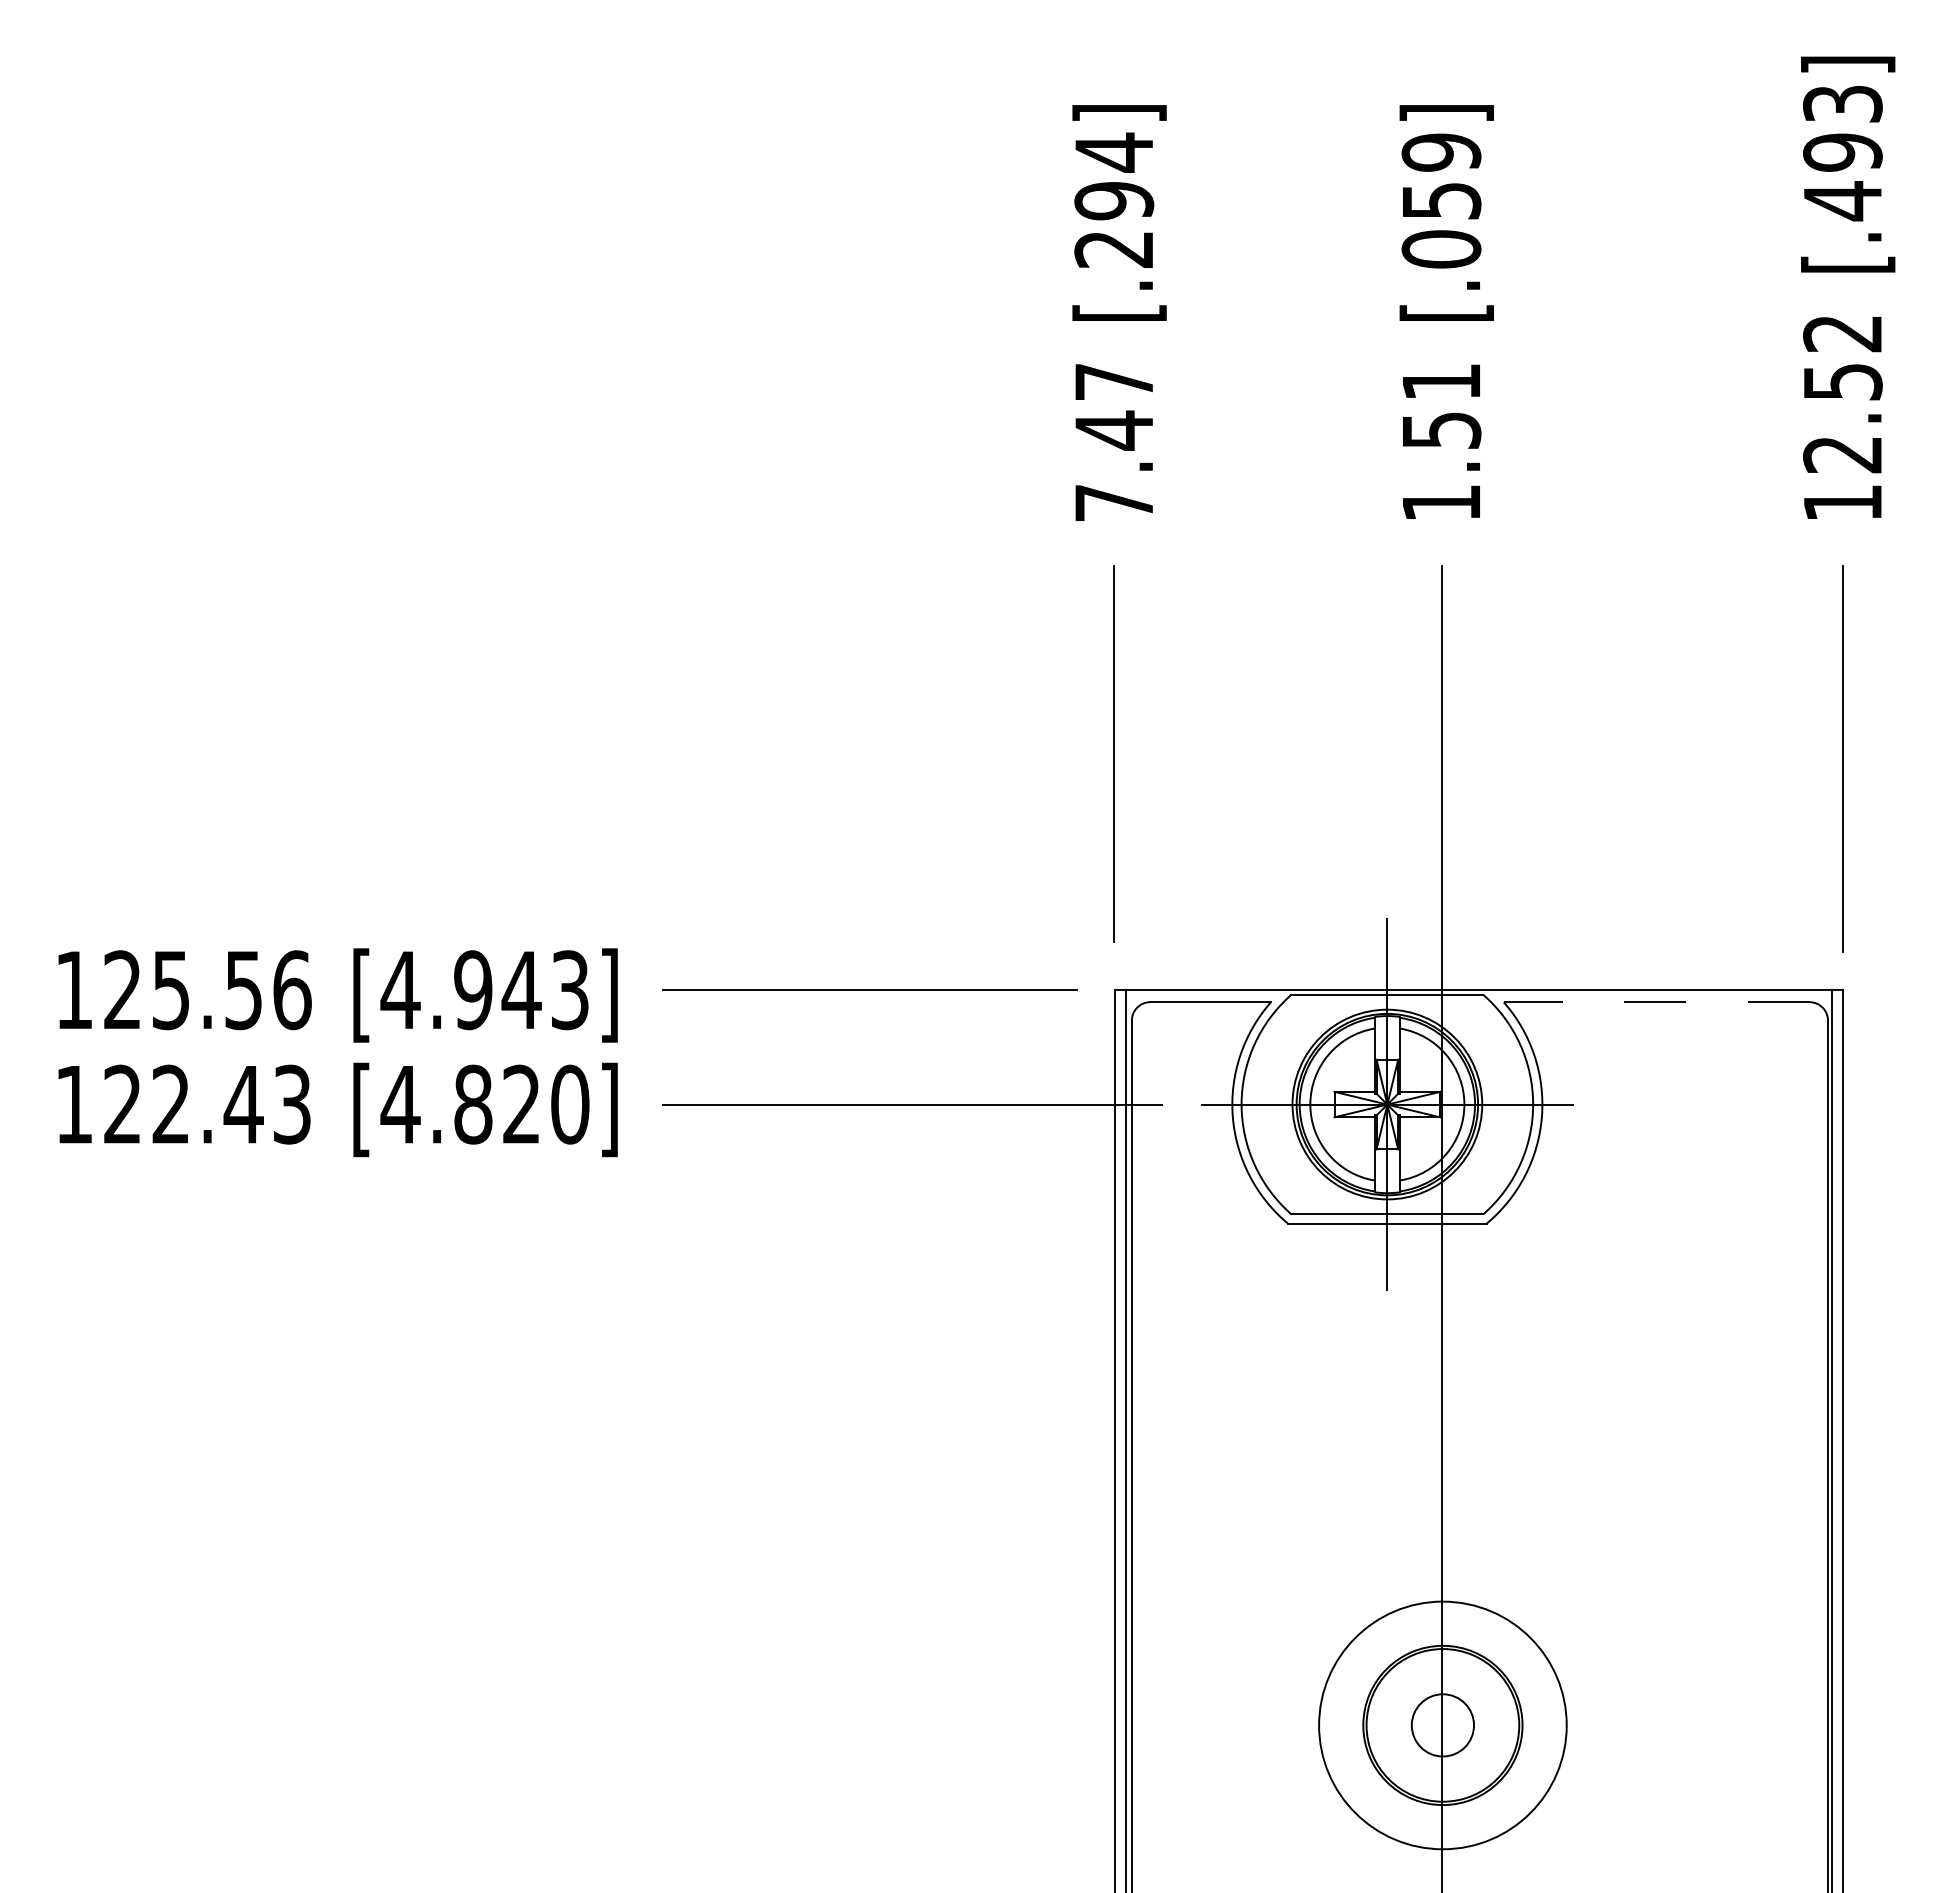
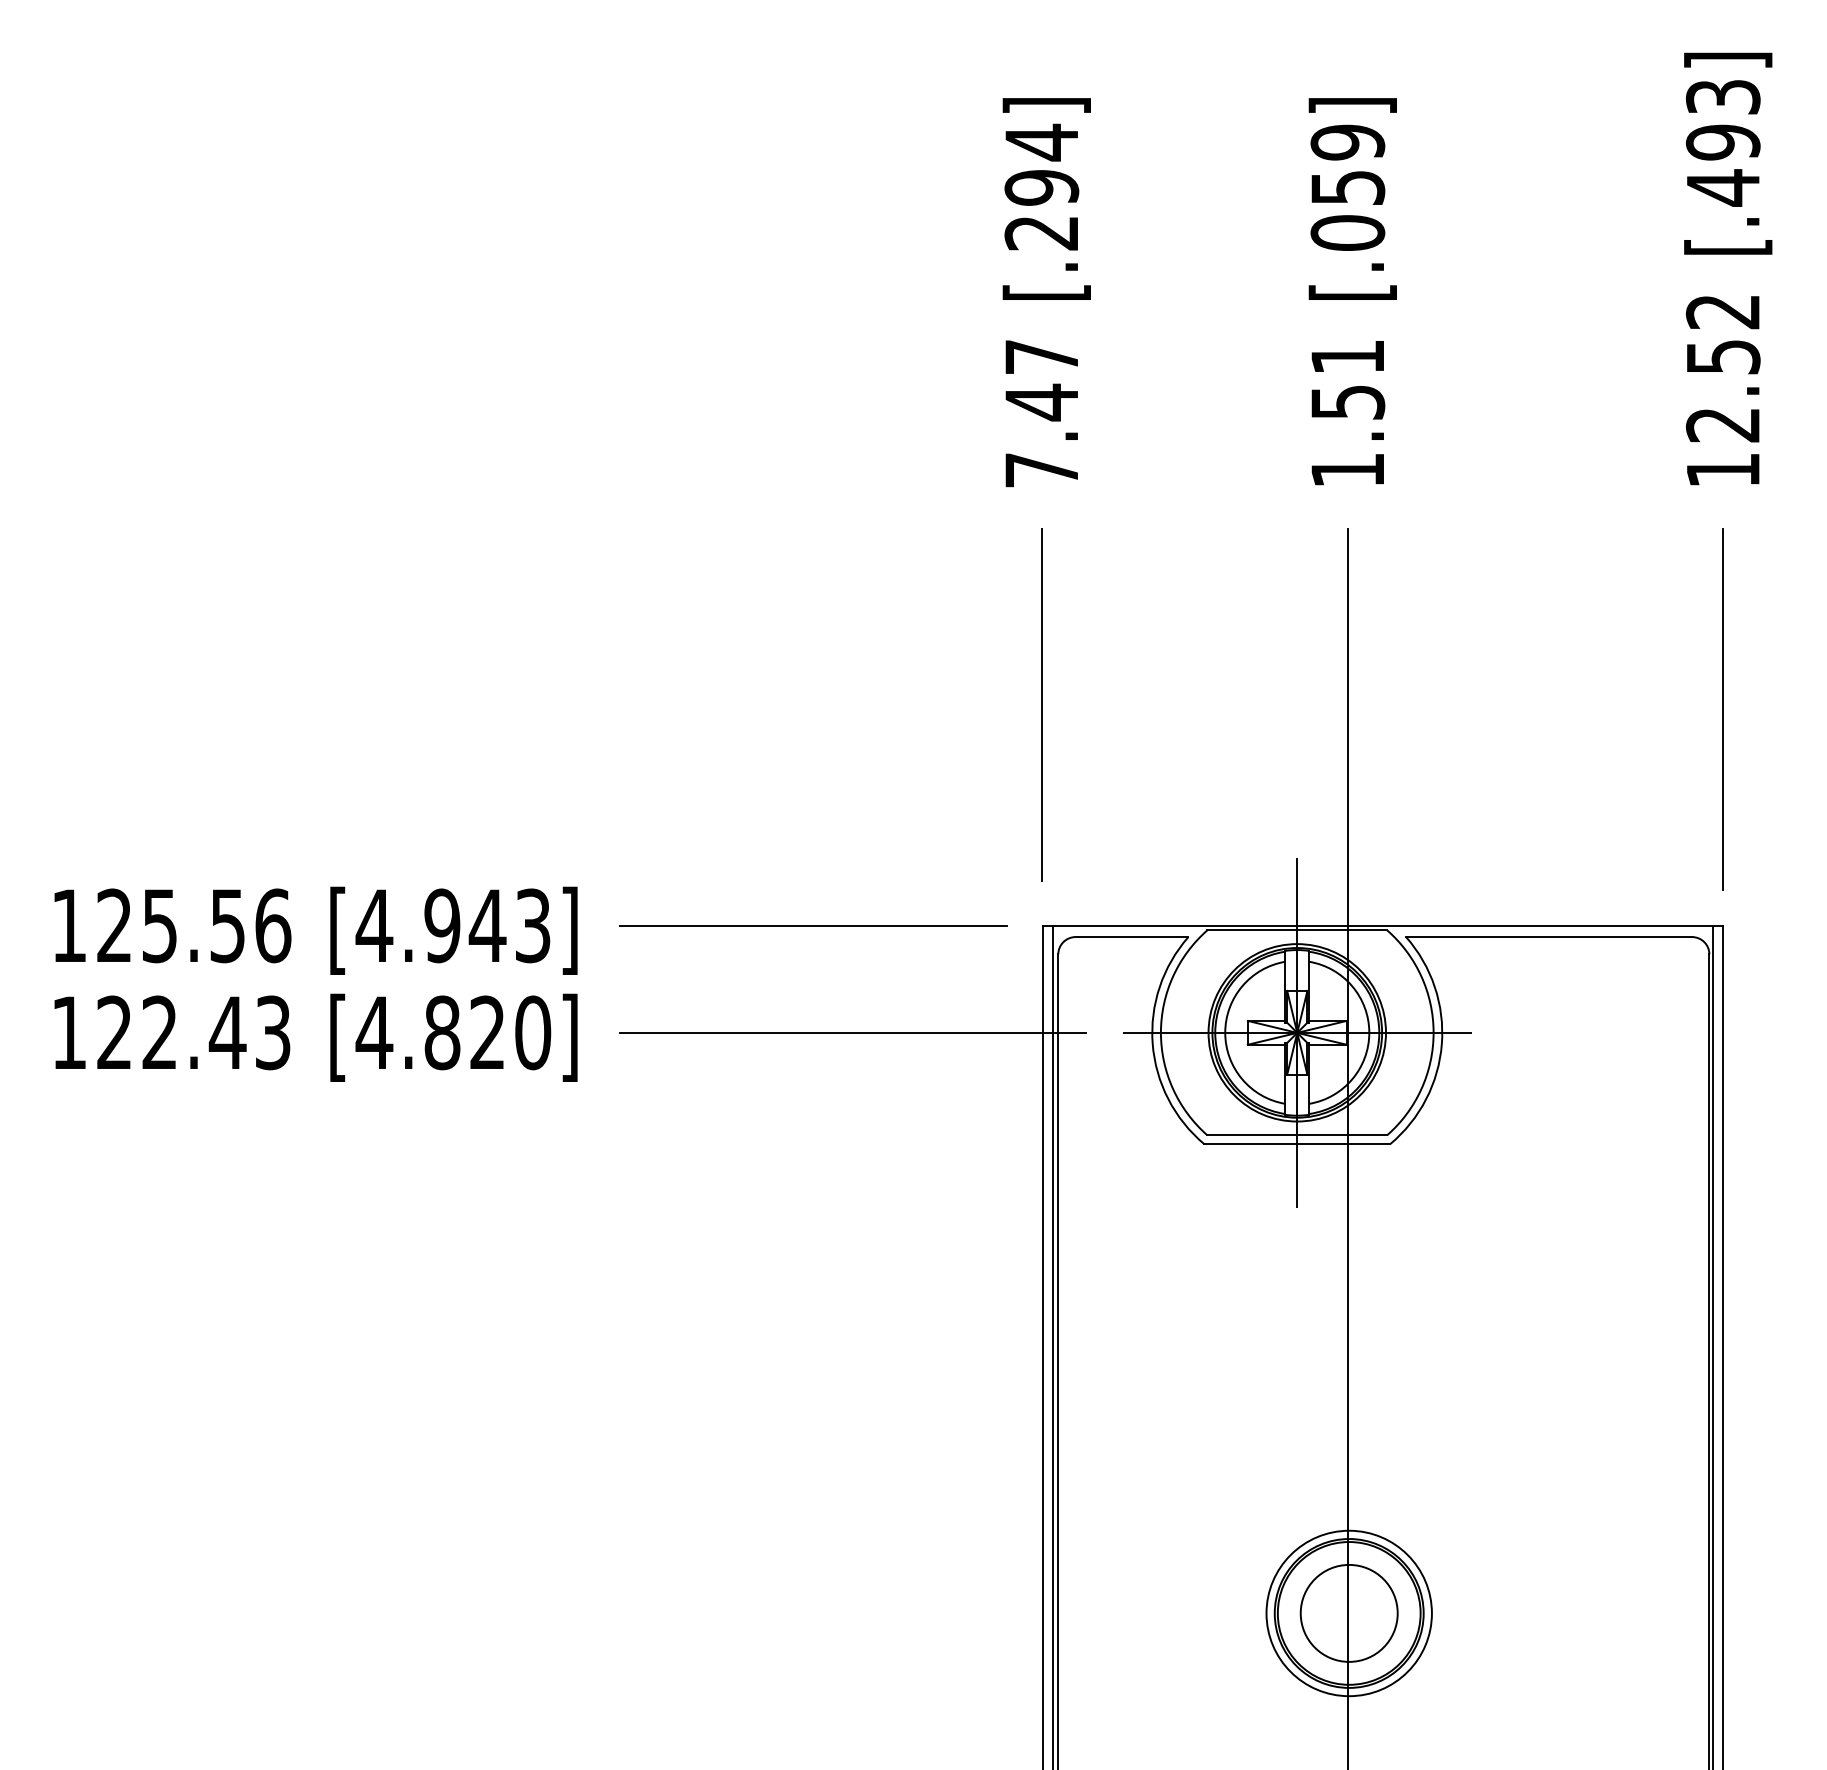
line: (1656, 1002) -> (1548, 937), dashed -> solid
circle: (1442, 1725) -> (1348, 1613), size x0.71
circle: (1442, 1725) -> (1348, 1613), size x1.67

